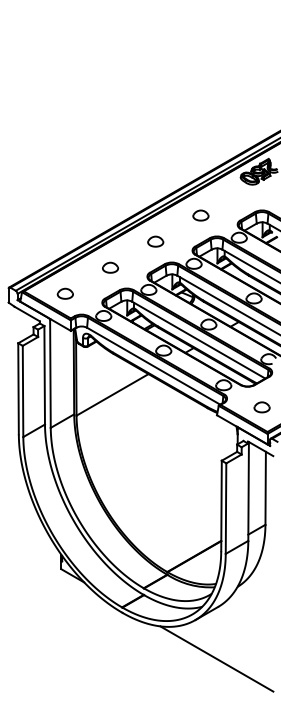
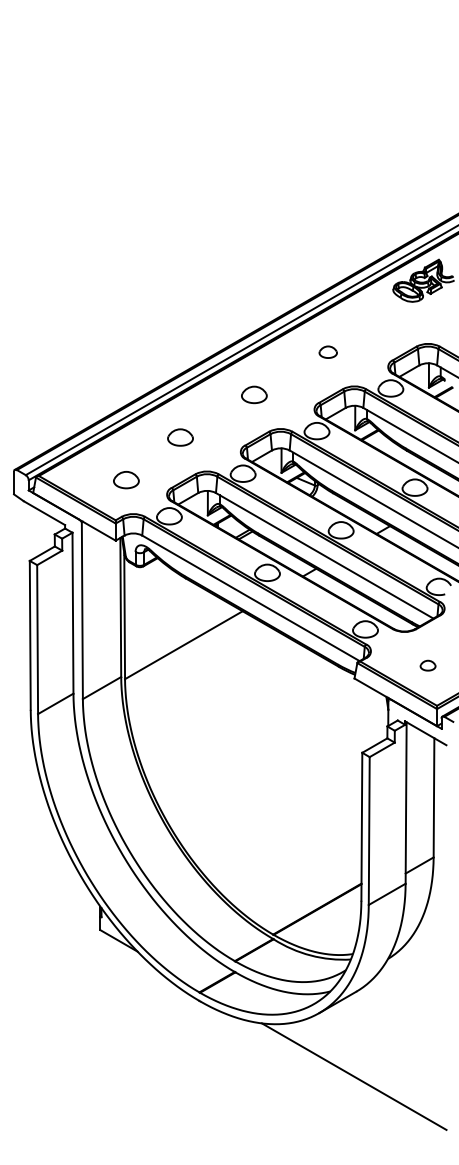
part: (200, 215) -> (327, 352), size x0.7
part: (64, 293) -> (124, 479), moved
part: (261, 407) -> (427, 665), size x0.6

